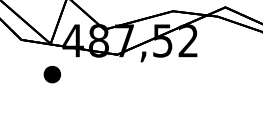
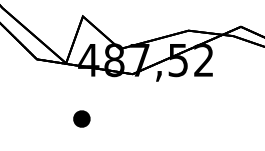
part: (52, 74) -> (81, 118), moved

